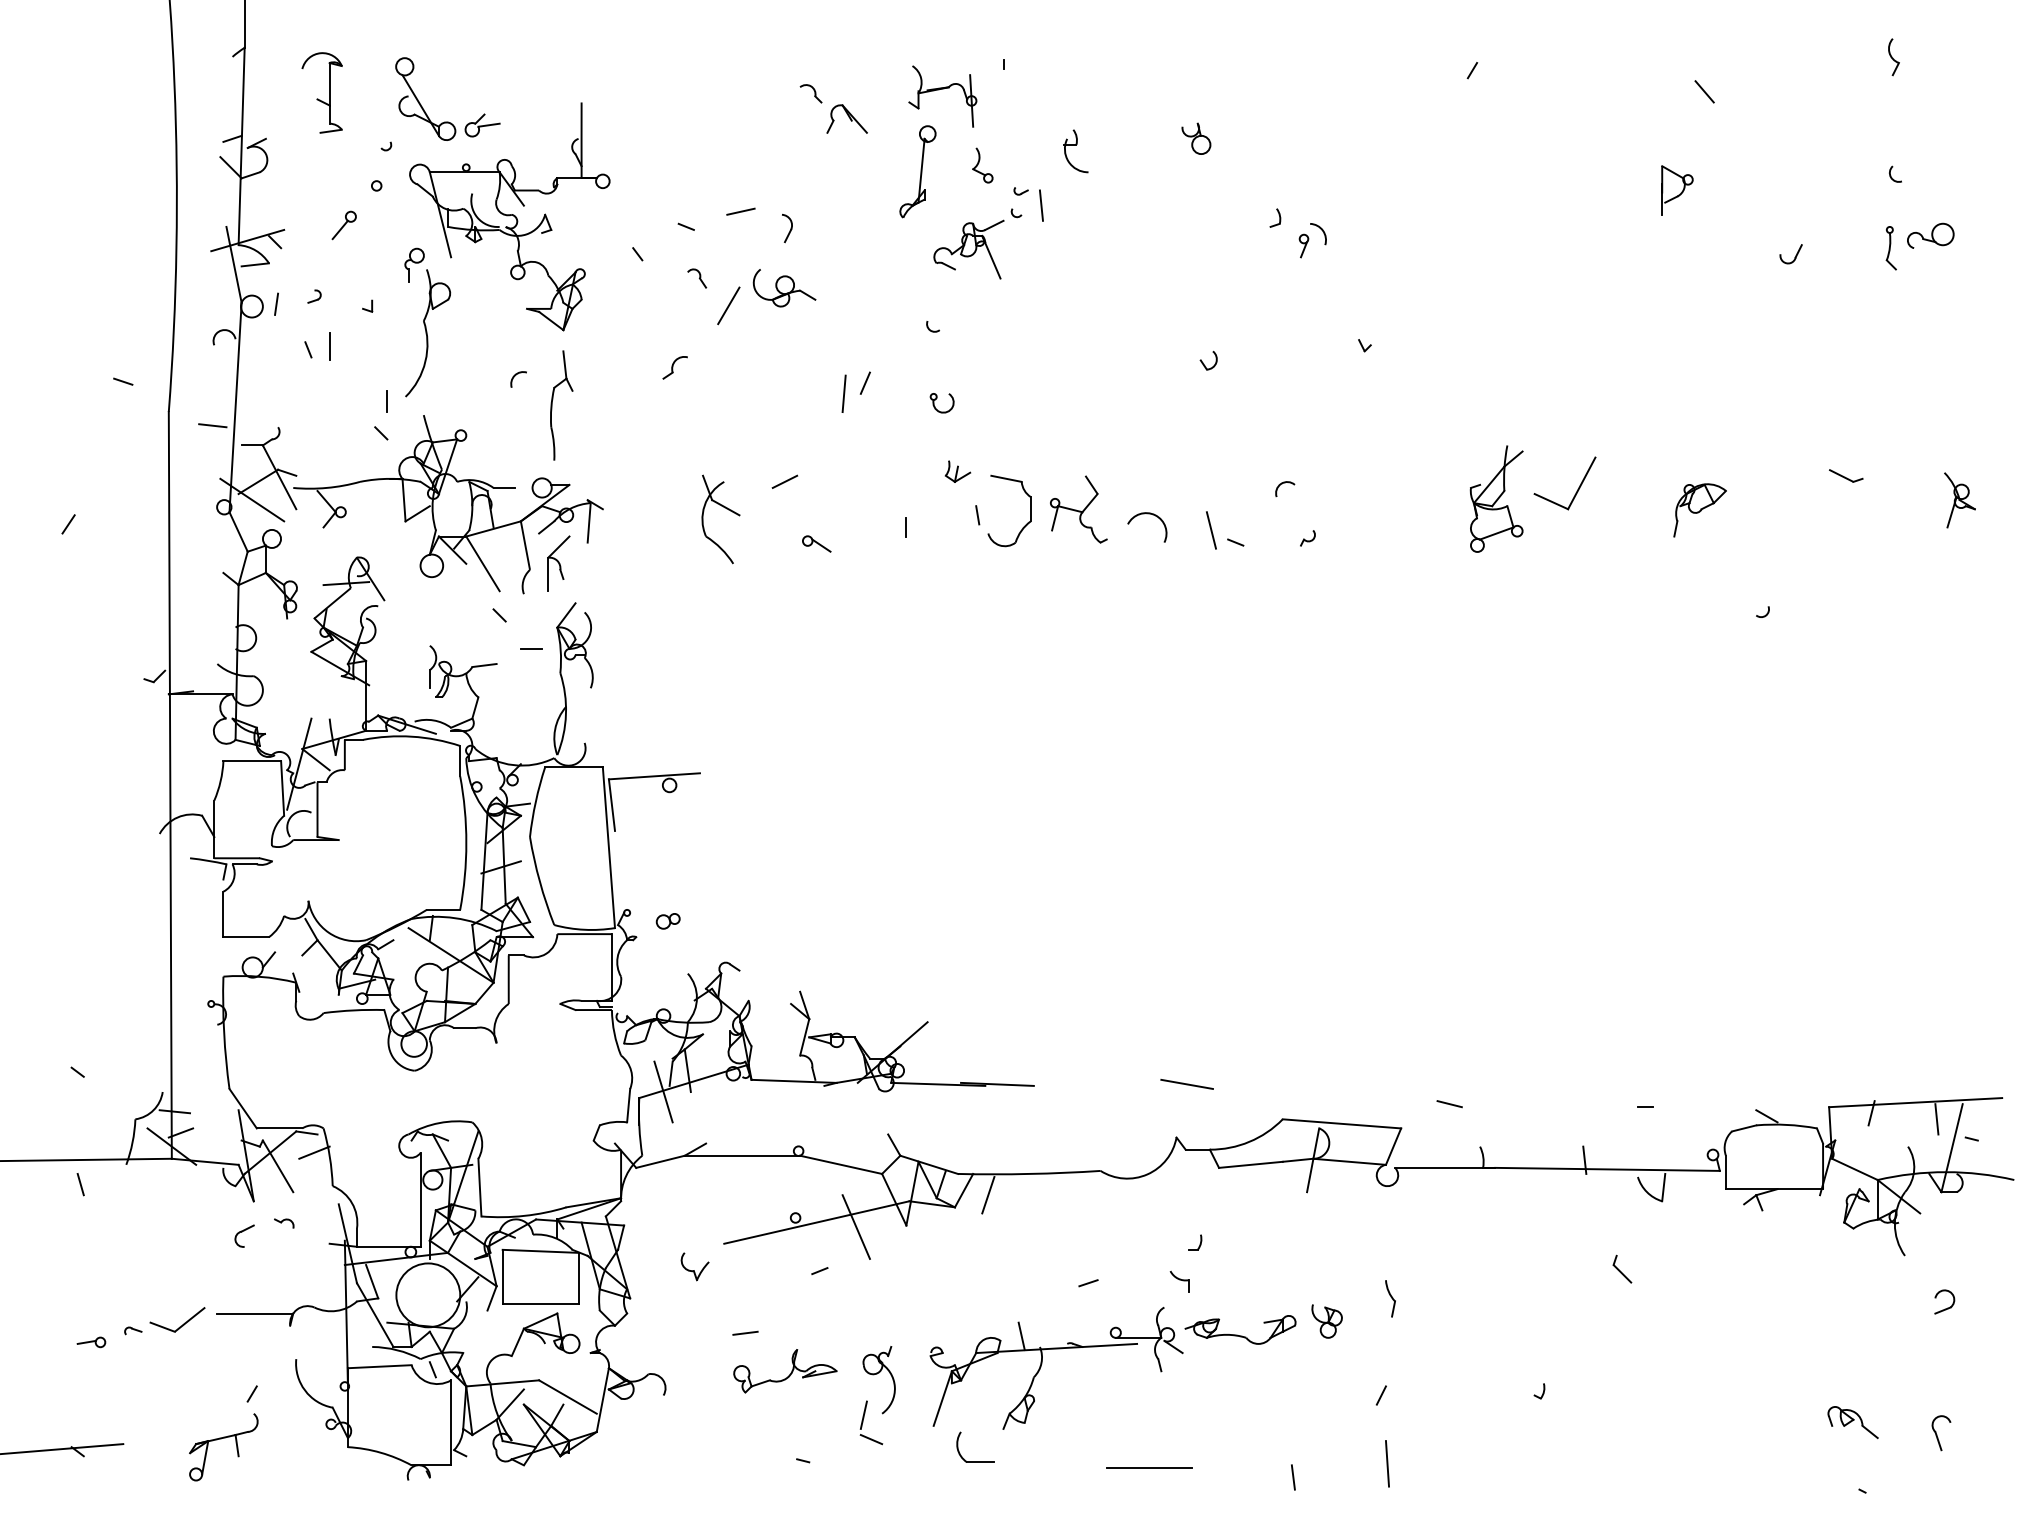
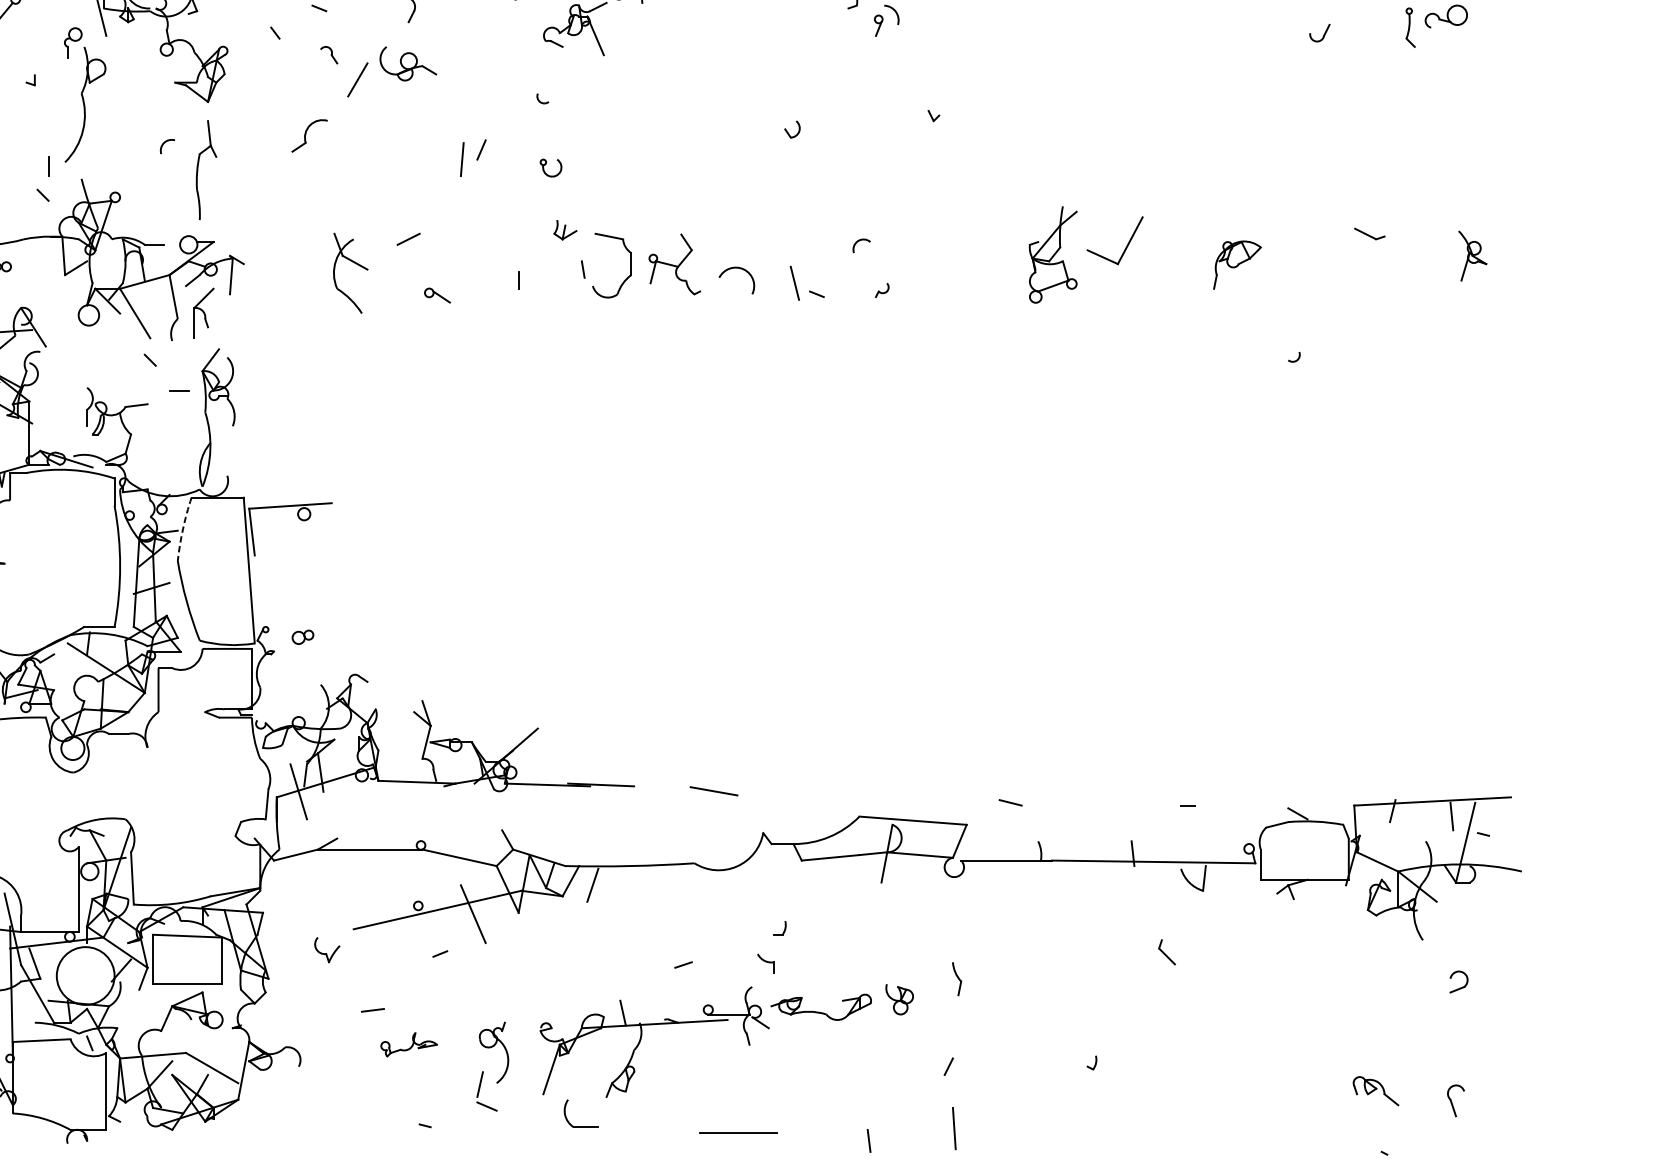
part: (674, 367) -> (308, 135), size x1.6
arc: (535, 801) -> (182, 528), solid -> dashed
line: (1186, 1084) -> (713, 791), moved
part: (785, 1371) -> (409, 1044), size x0.6

